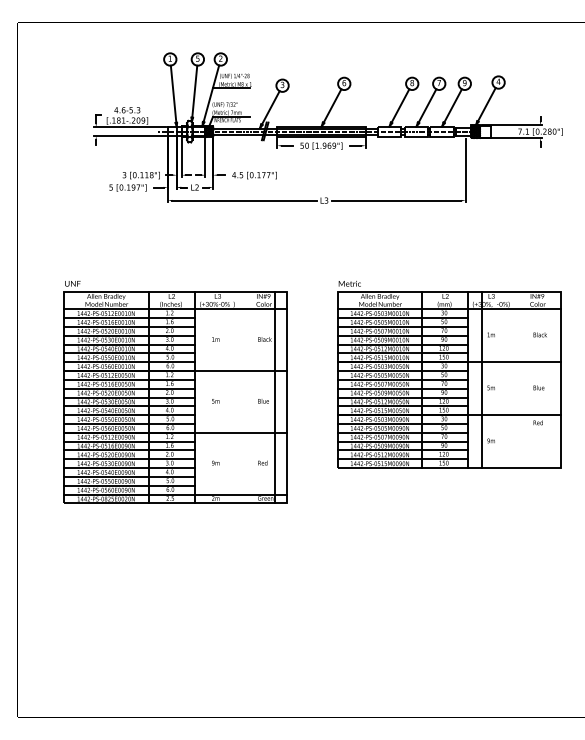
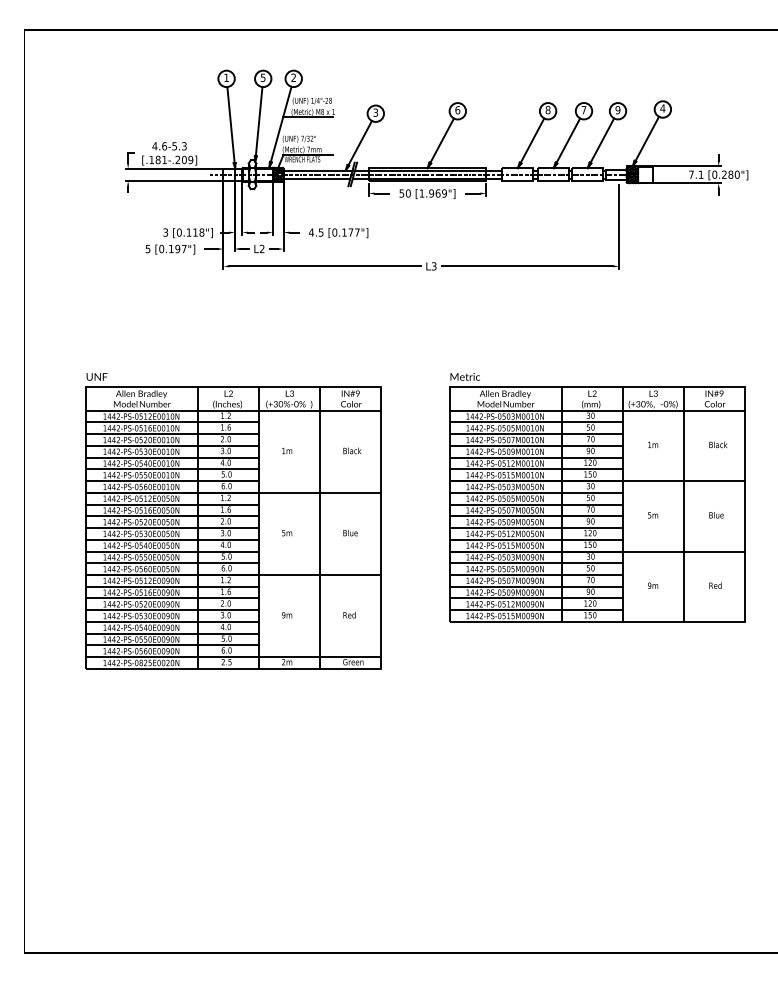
line: (481, 379) -> (683, 504), moved
line: (275, 397) -> (320, 527), moved
text: (538, 422) -> (715, 585), moved

